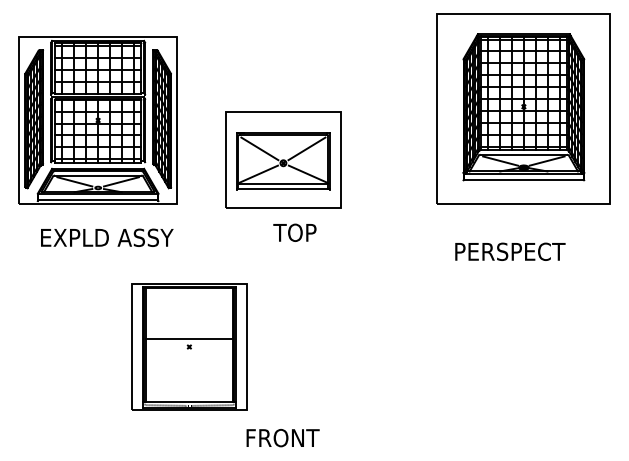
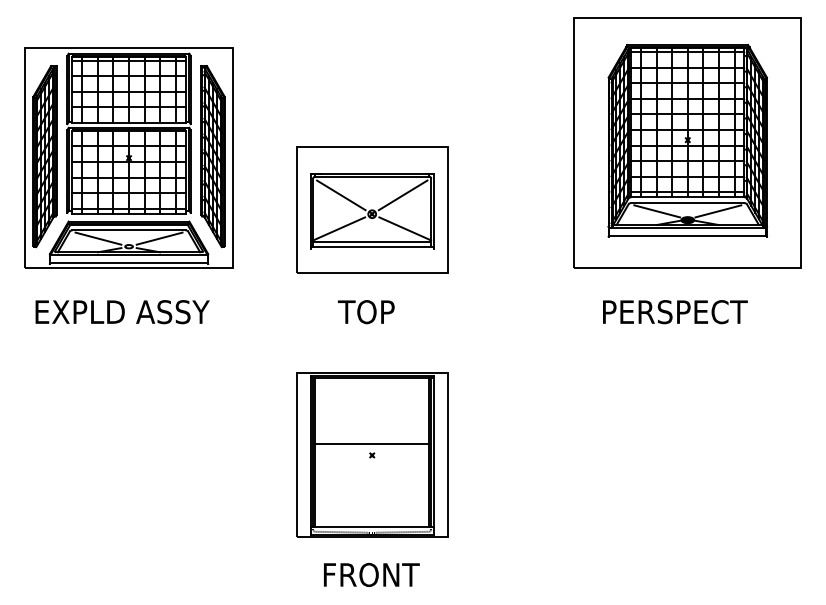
text: (294, 232) -> (365, 311), moved
text: (107, 237) -> (122, 311), moved
text: (510, 251) -> (675, 311), moved
part: (189, 346) -> (372, 454), moved

